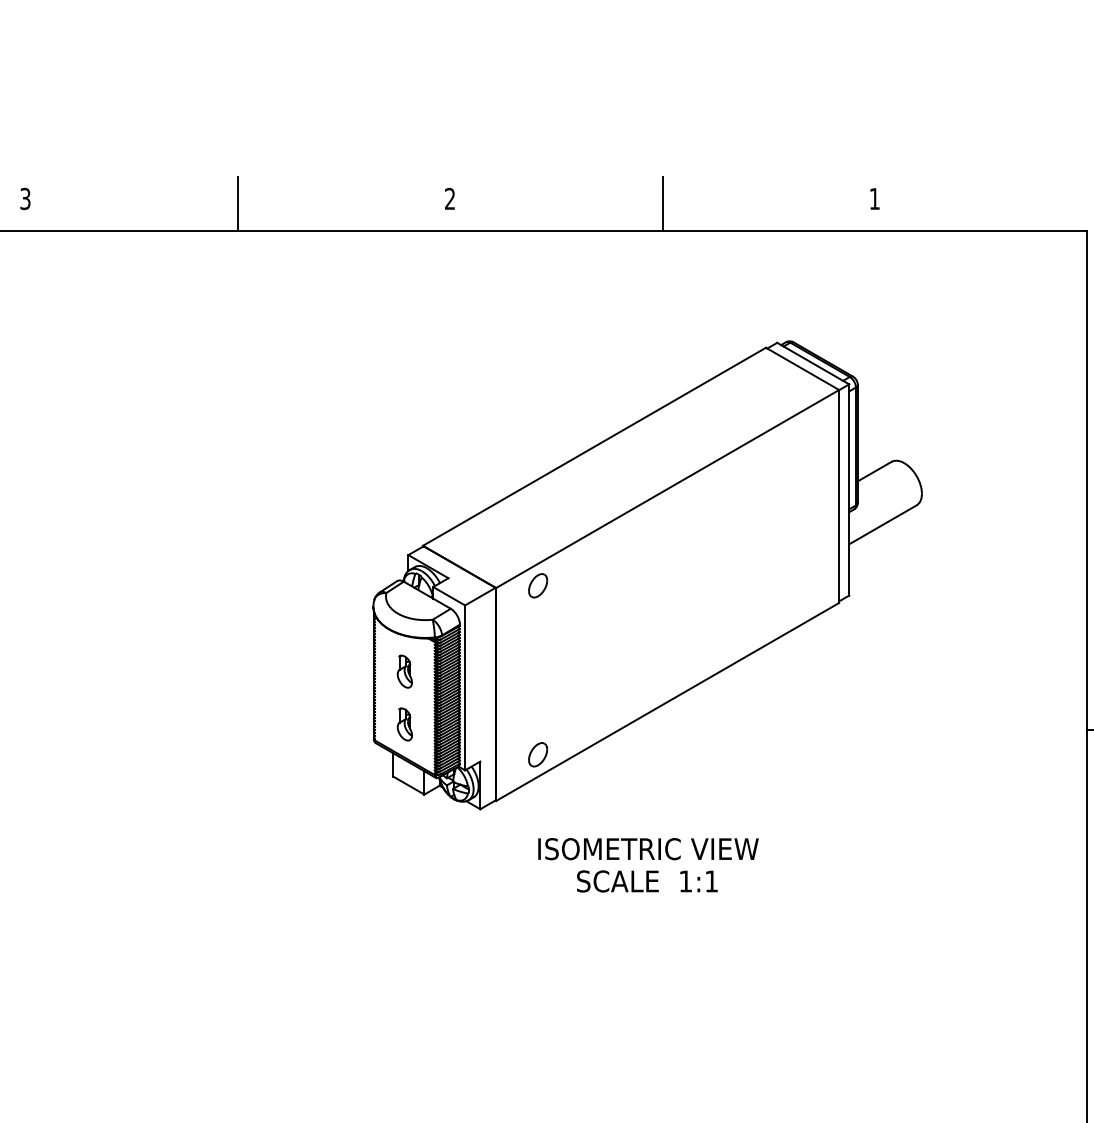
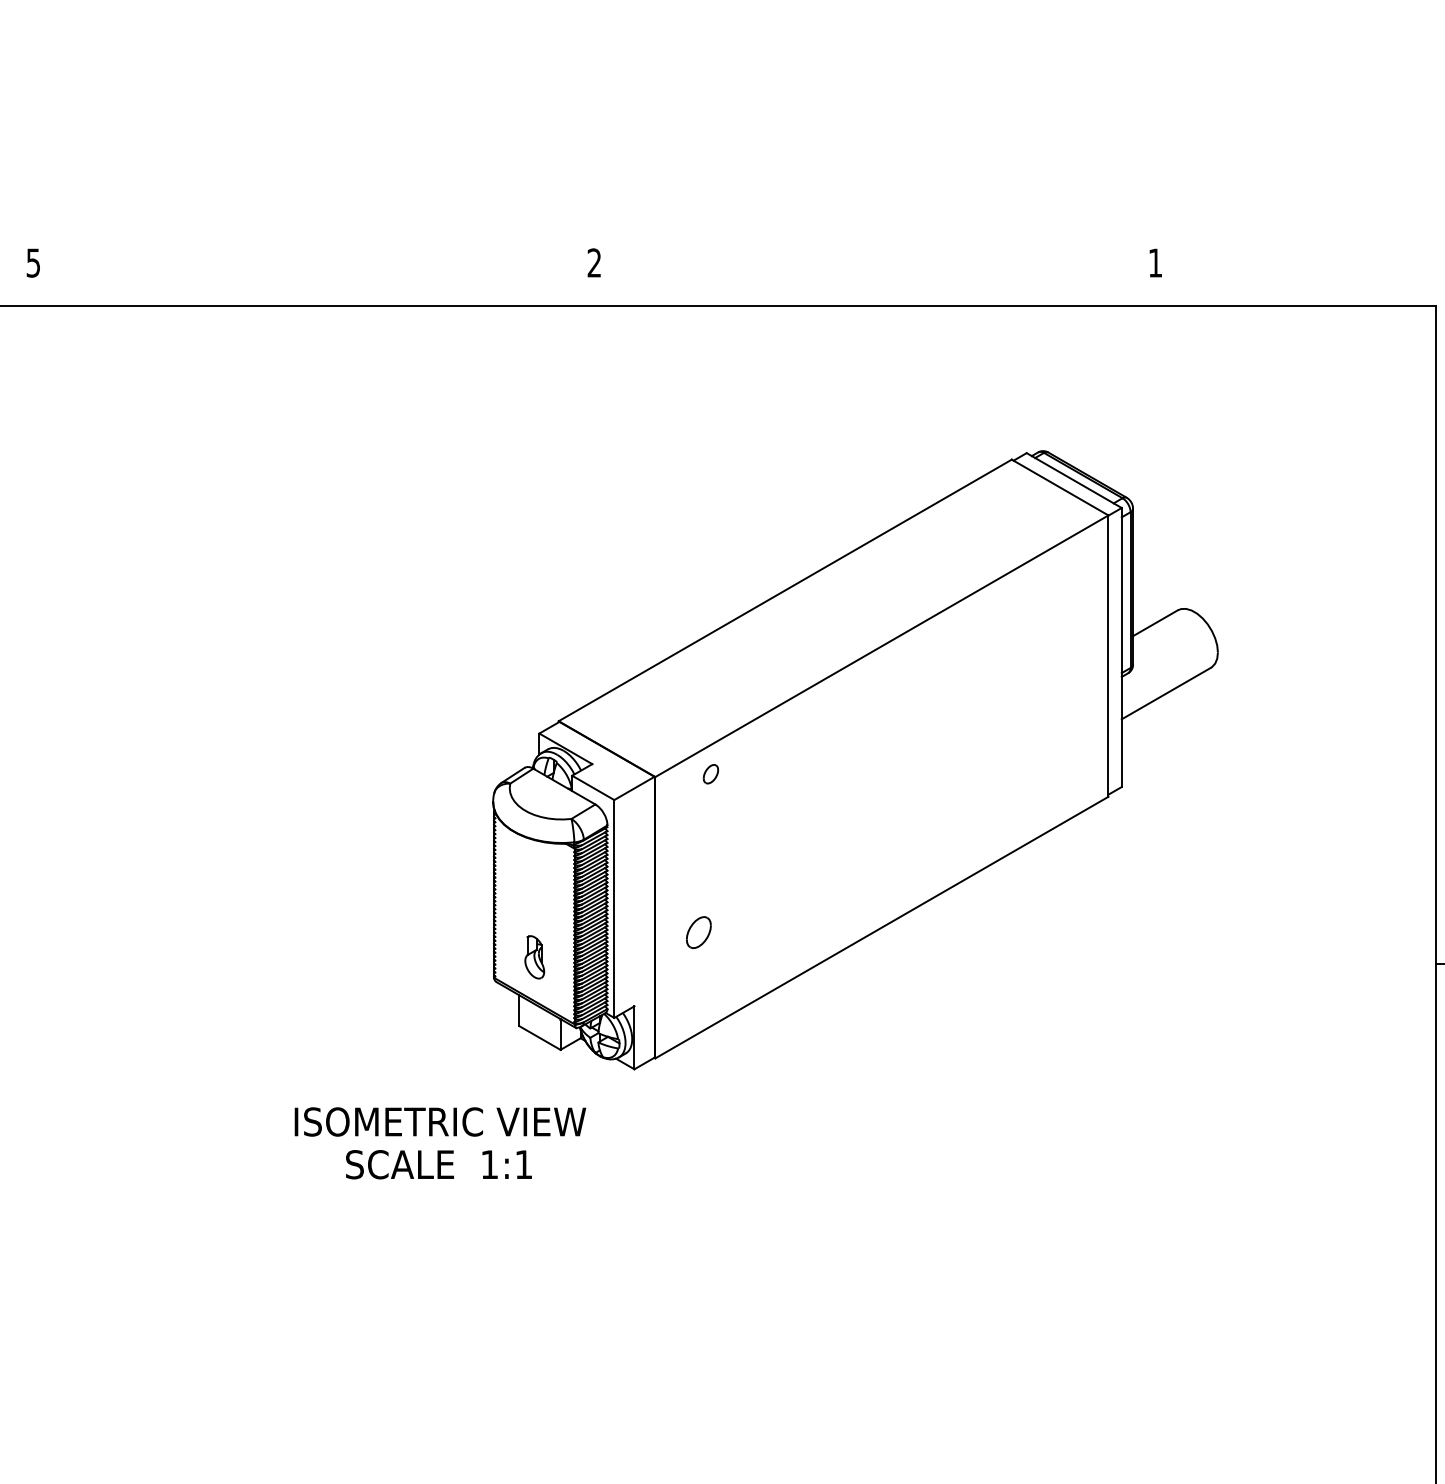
text: (25, 198) -> (33, 262), 3 -> 5
line: (237, 204) -> (313, 270), removed
line: (662, 204) -> (875, 270), removed
part: (538, 585) -> (711, 773), size x0.6
part: (404, 671) -> (534, 887), removed
part: (538, 754) -> (699, 932), moved
text: (648, 865) -> (440, 1143), moved

